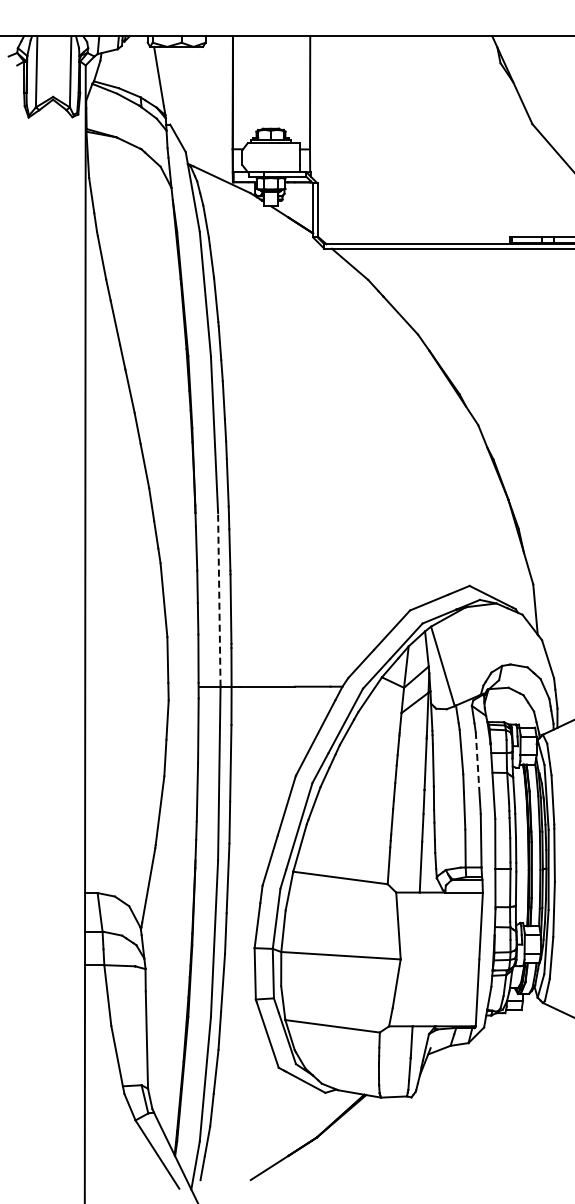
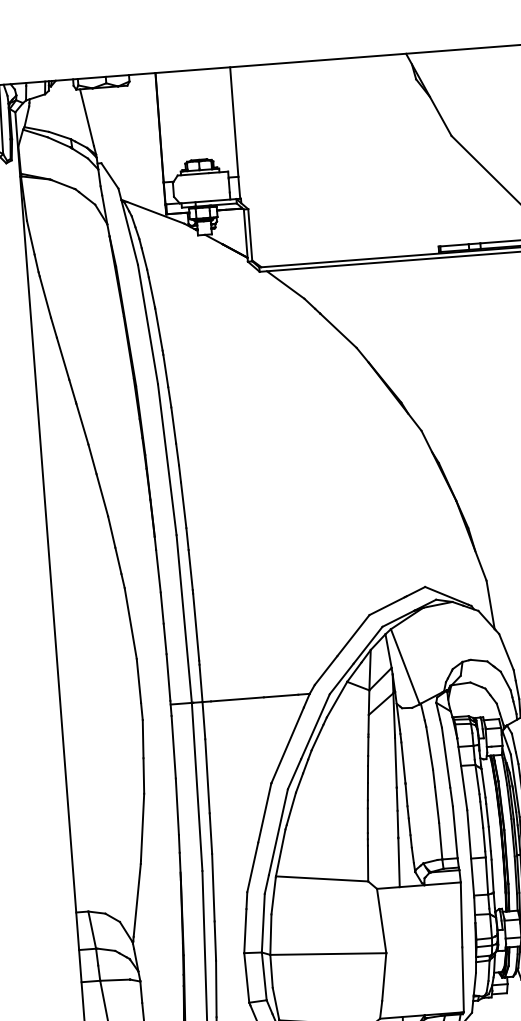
line: (219, 599) -> (184, 618), dashed -> solid
line: (477, 763) -> (445, 758), dashed -> solid

